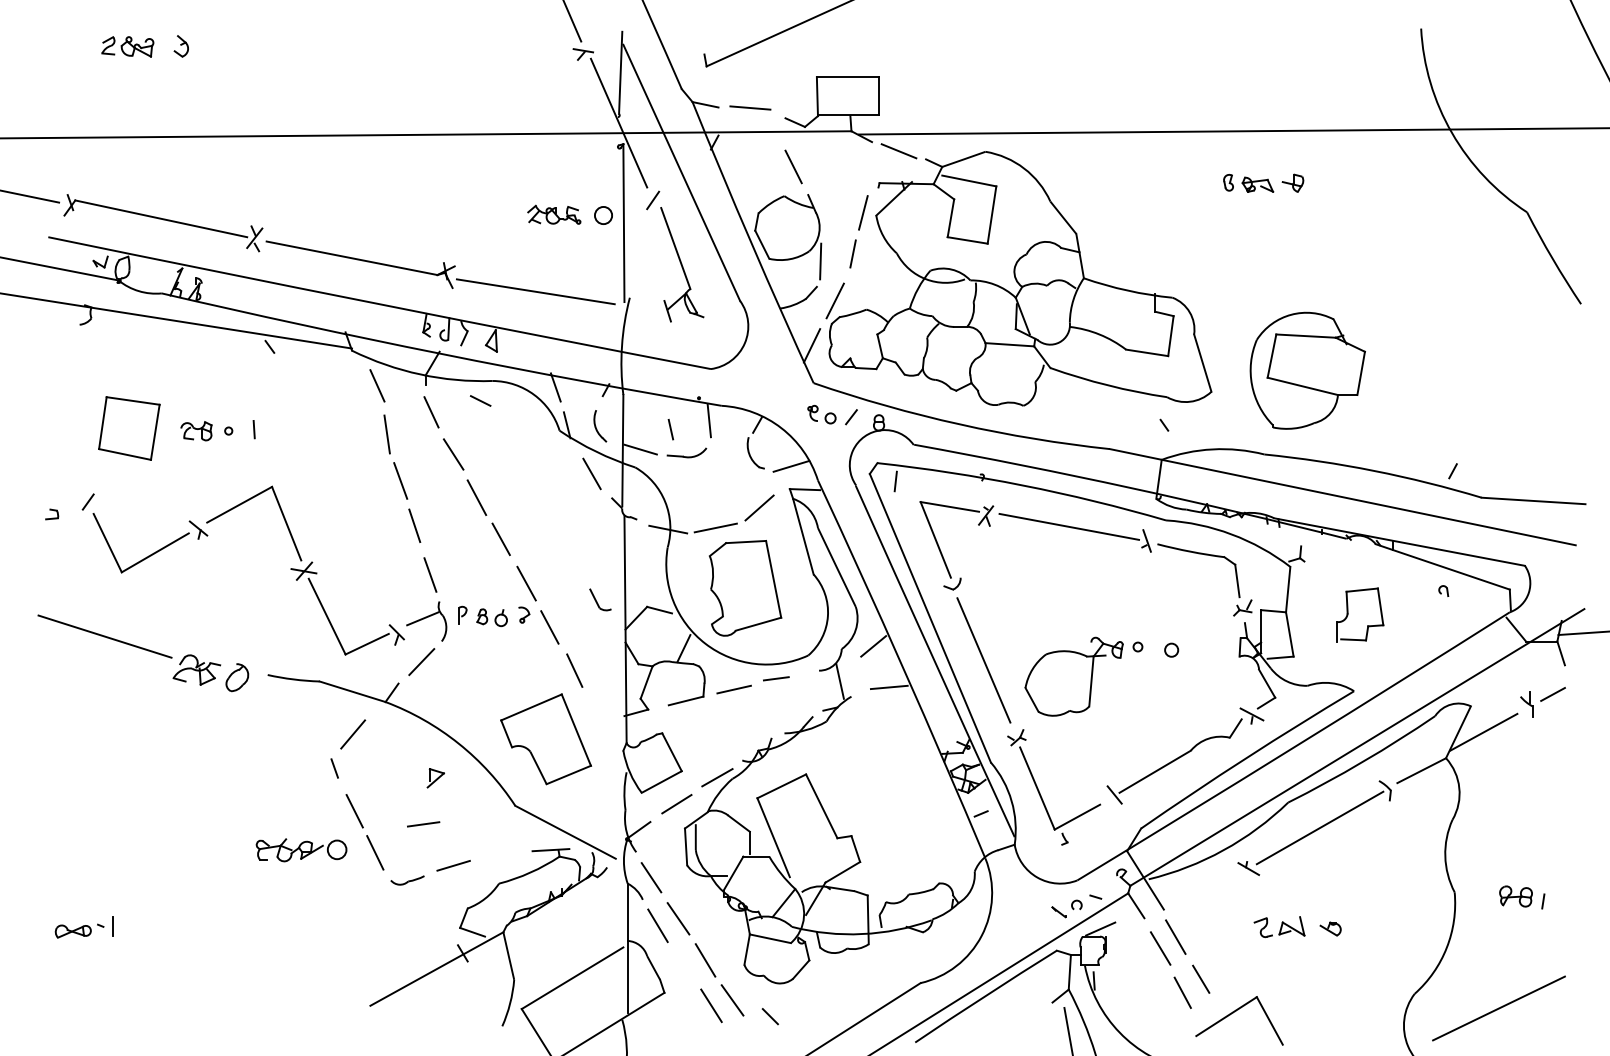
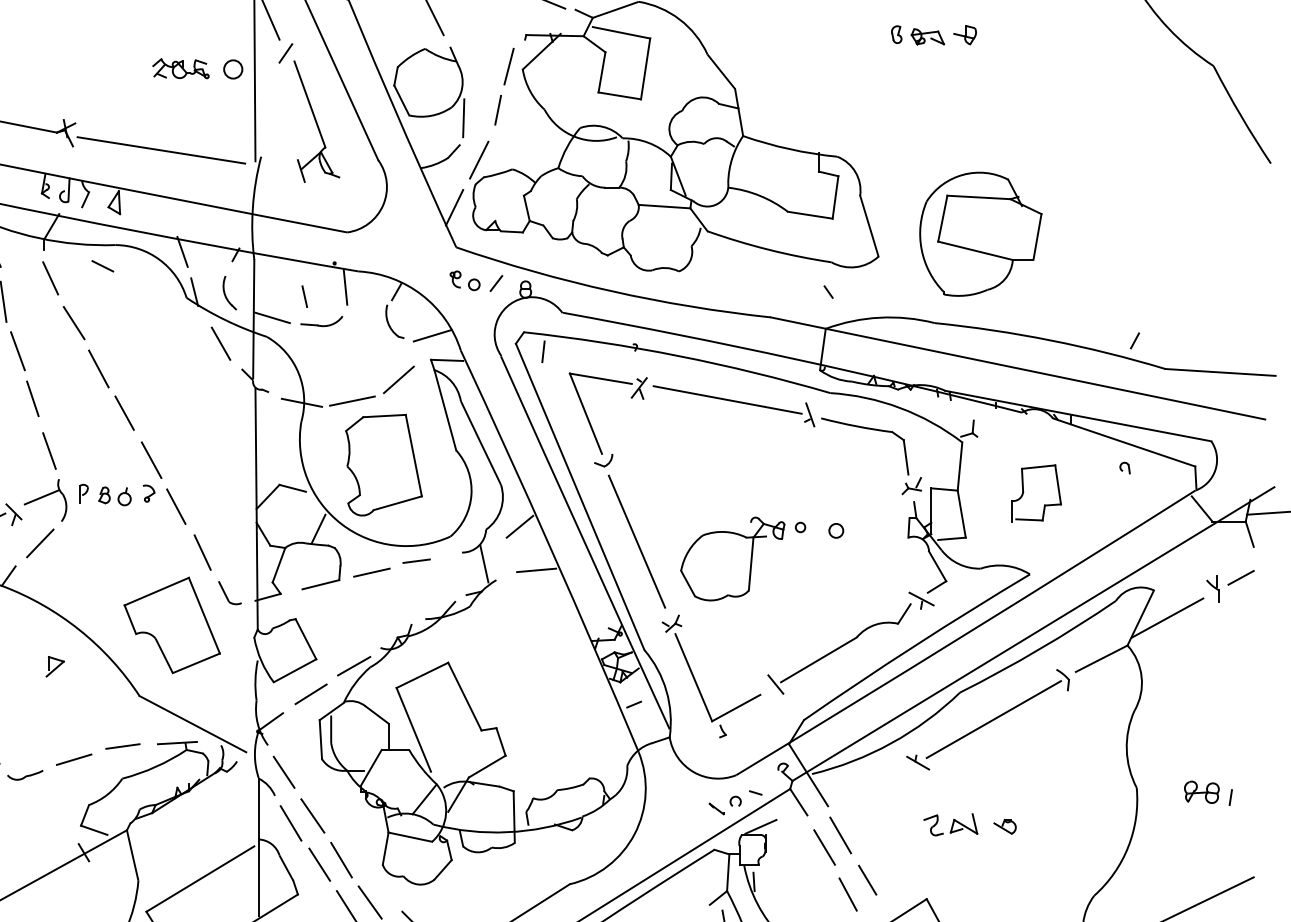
part: (600, 599) -> (230, 592), moved
line: (423, 824) -> (122, 746), moved
line: (684, 964) -> (319, 864), added

